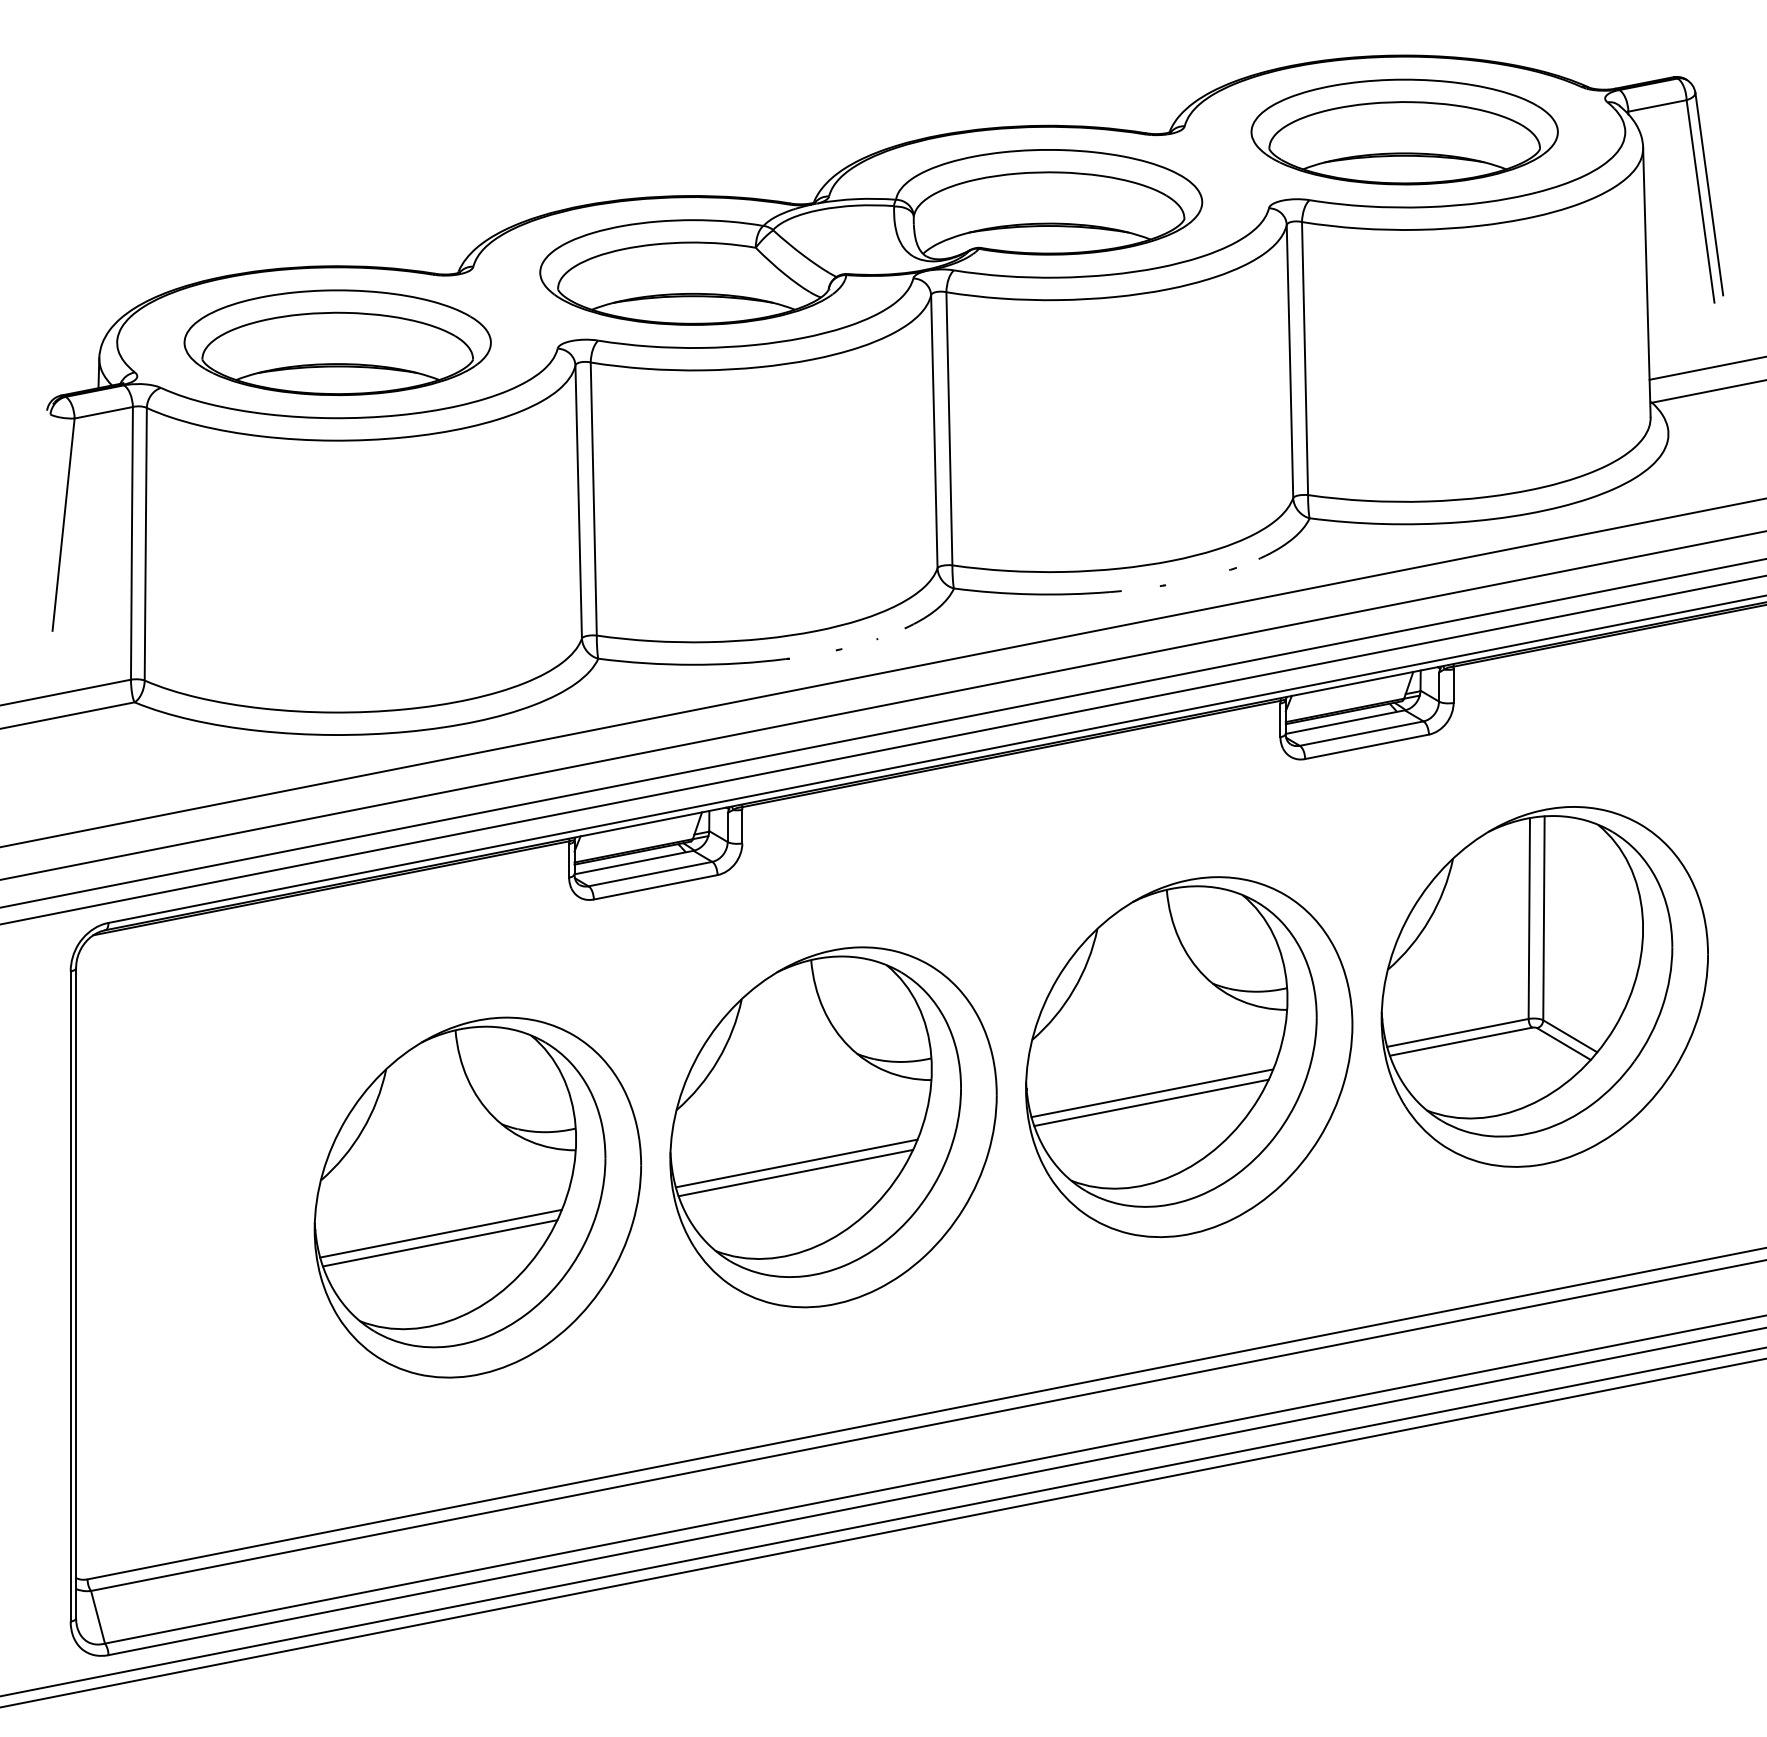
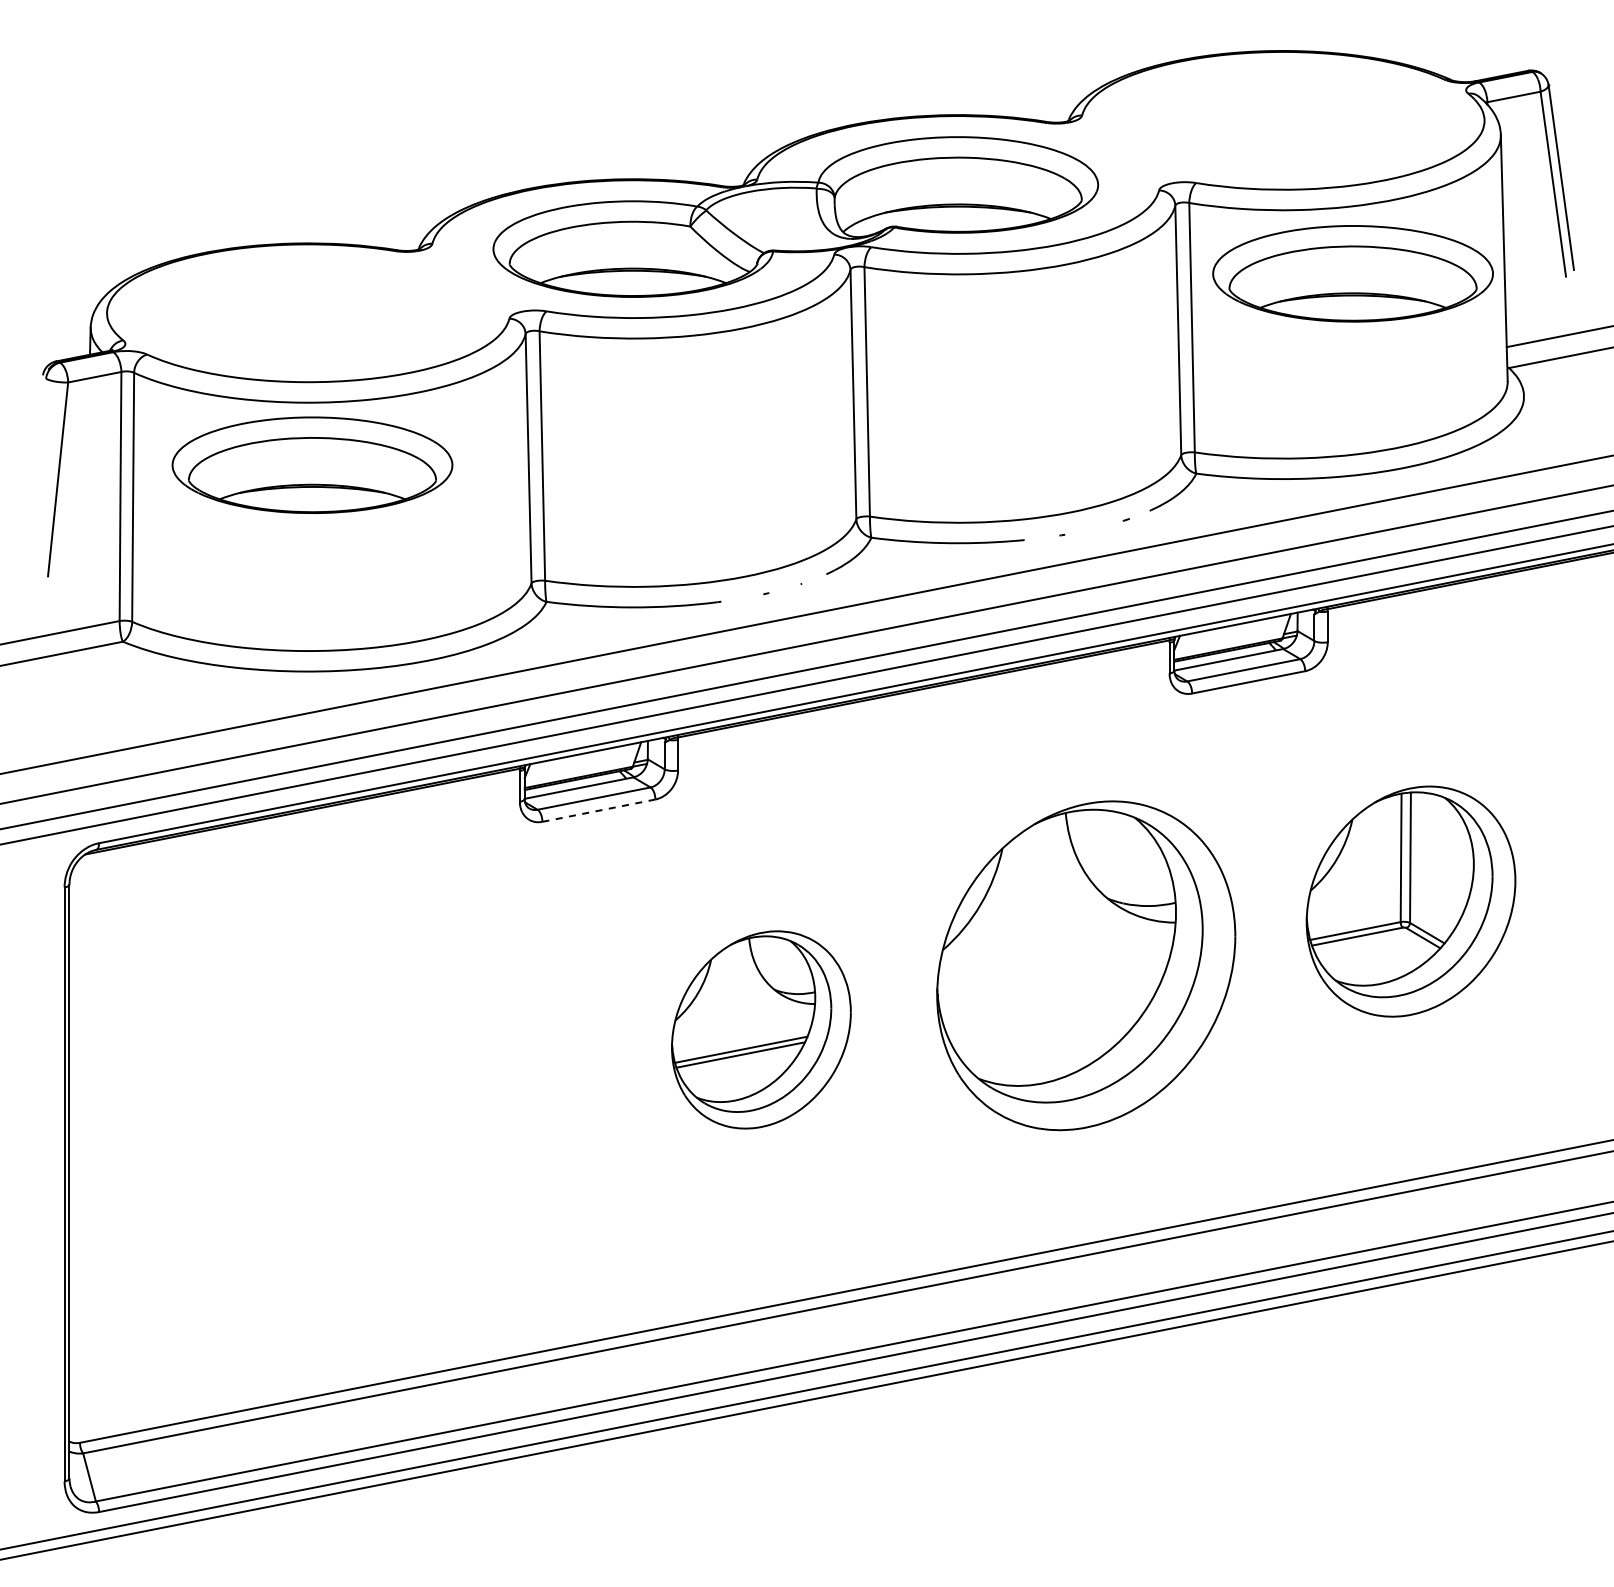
part: (1404, 131) -> (1352, 273), moved
part: (337, 341) -> (312, 464), moved
line: (655, 887) -> (598, 810), solid -> dashed
part: (1544, 986) -> (1410, 901), size x0.7
line: (1152, 1092) -> (1052, 998), removed
line: (1151, 1102) -> (1051, 1007), removed
part: (833, 1126) -> (761, 1029), size x0.6
part: (477, 1196) -> (436, 1093), removed

